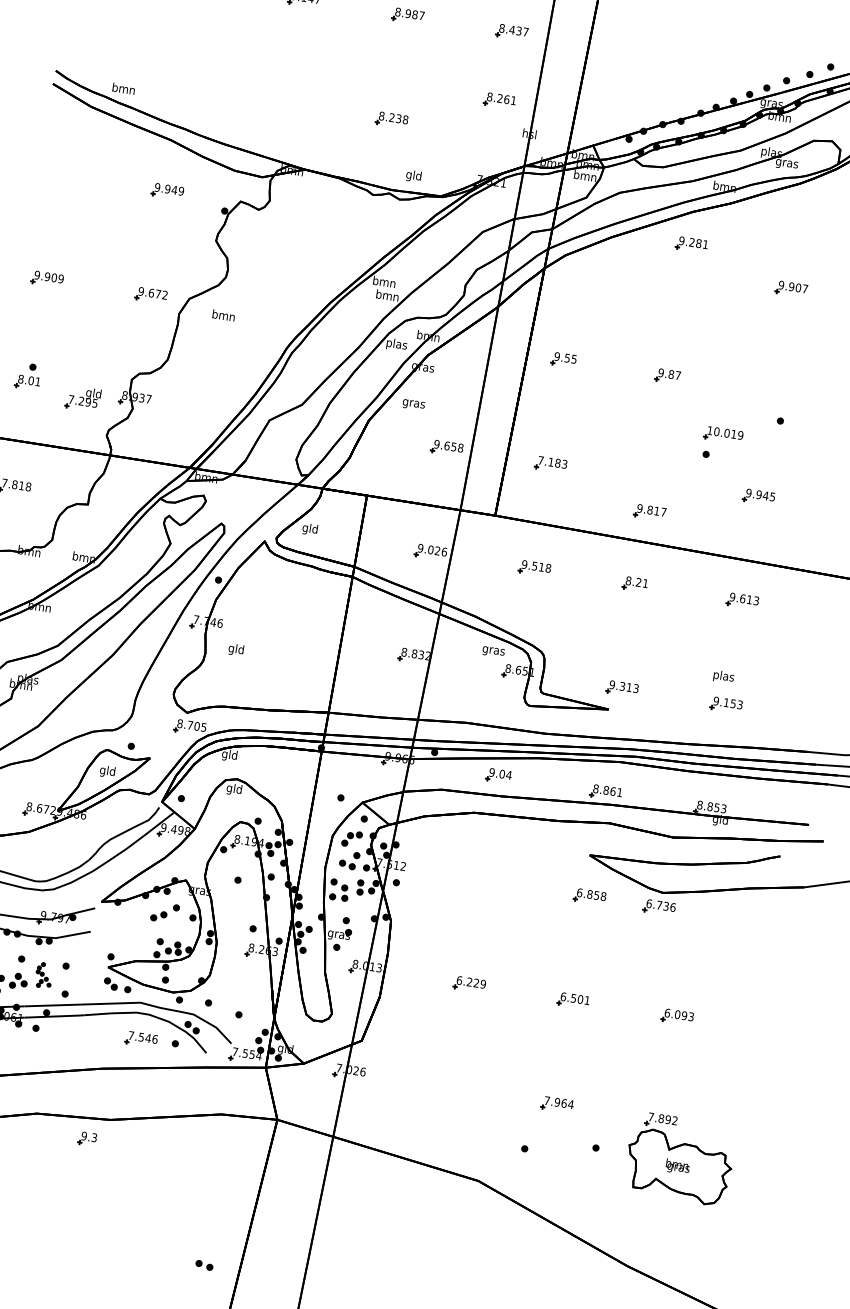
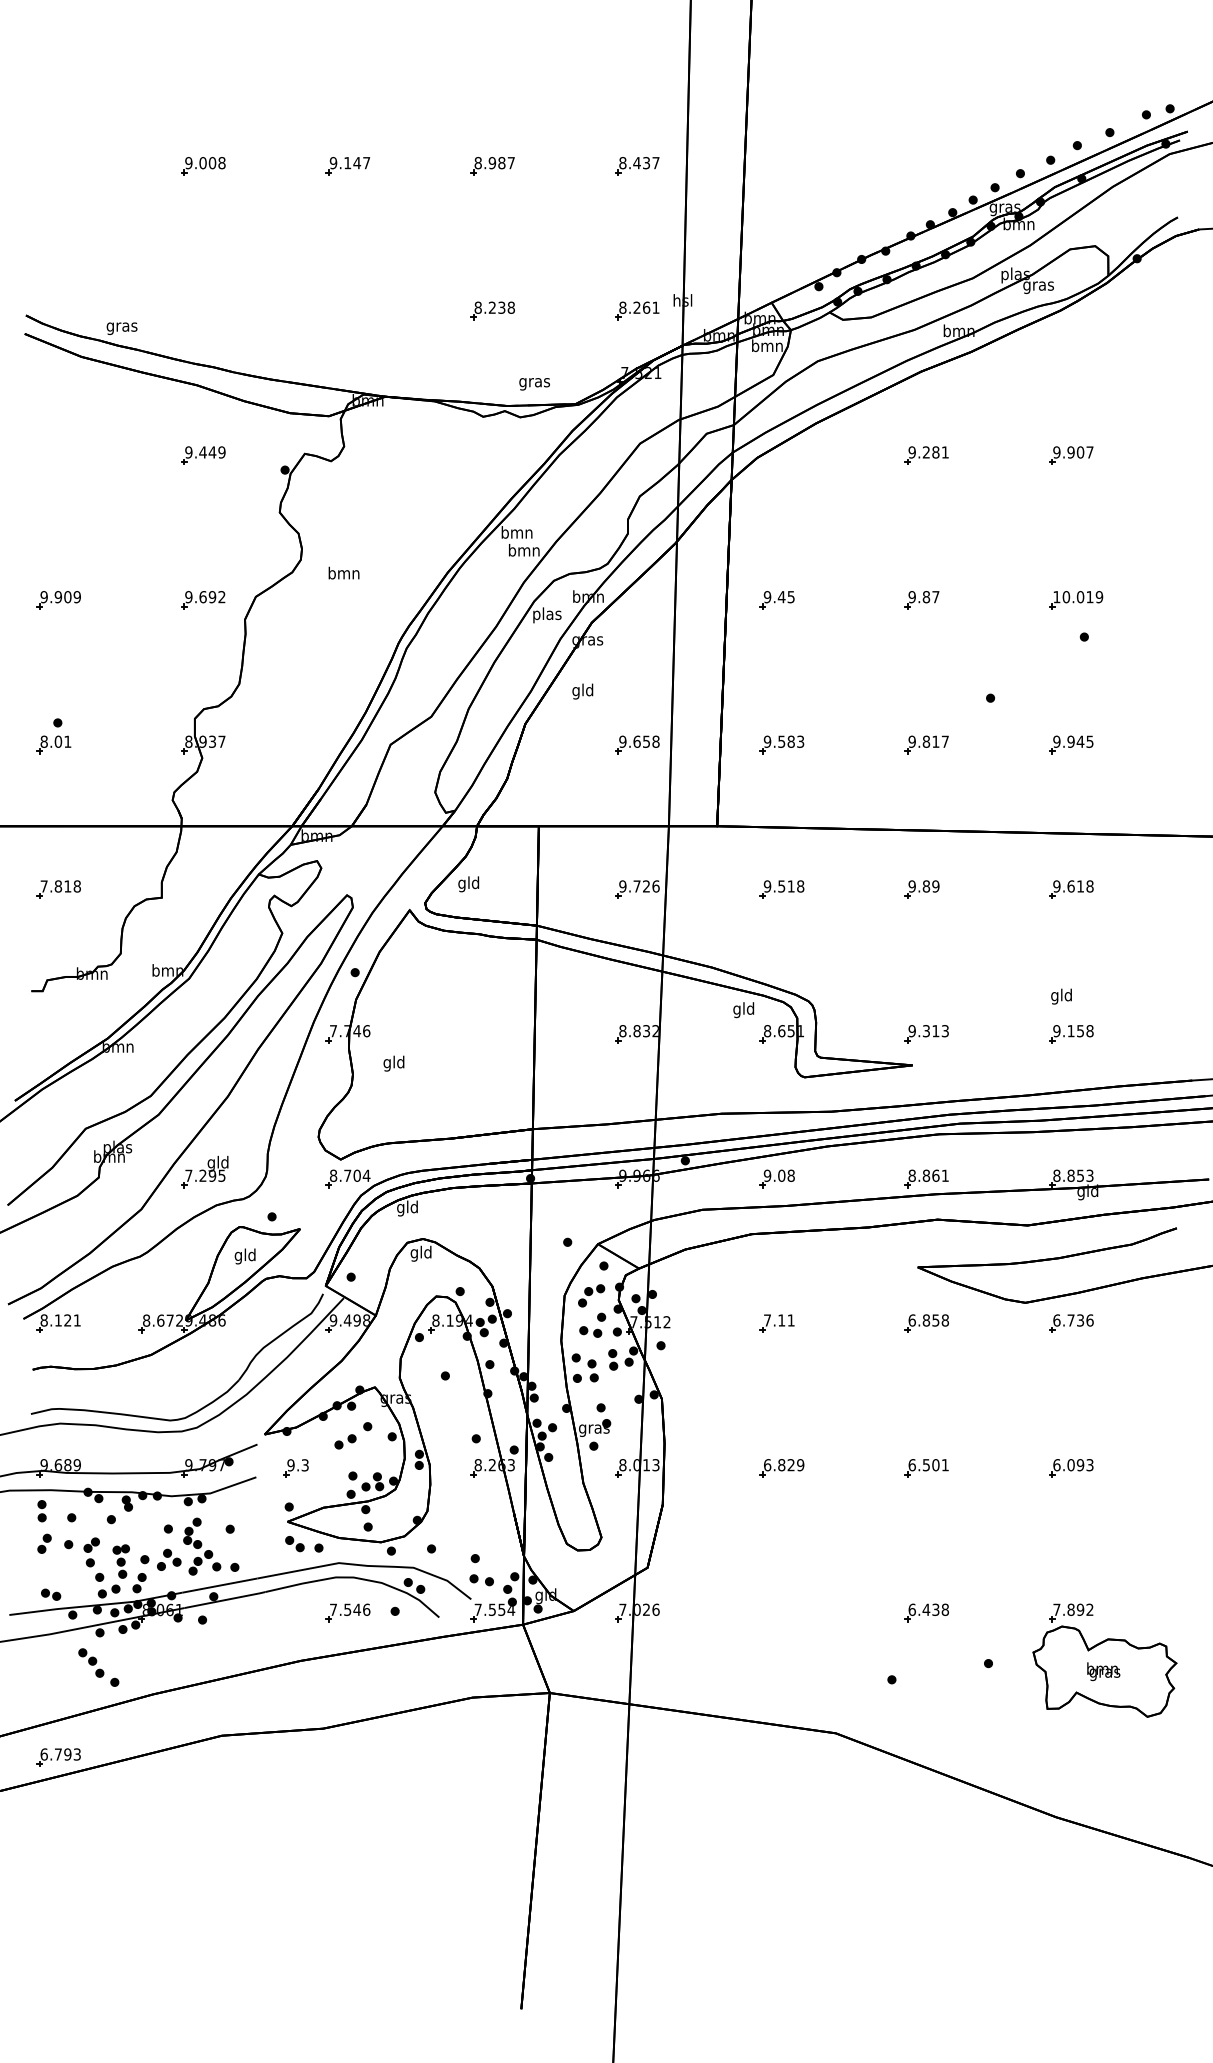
text: (123, 90) -> (121, 327), bmn -> gras
part: (500, 100) -> (637, 310), moved
text: (413, 176) -> (534, 382), gld -> gras
text: (167, 189) -> (202, 452), 9.949 -> 9.449
part: (691, 244) -> (926, 455), moved
text: (158, 294) -> (212, 597), 9.672 -> 9.692
text: (223, 314) -> (343, 572), moved
text: (567, 358) -> (781, 597), 9.55 -> 9.45
part: (83, 398) -> (204, 1171), moved
text: (413, 403) -> (582, 691), gras -> gld
part: (723, 435) -> (1076, 600), moved
text: (545, 461) -> (774, 741), 7.183 -> 9.583
part: (649, 512) -> (926, 744), moved
text: (430, 549) -> (636, 886), 9.026 -> 9.726
text: (636, 582) -> (923, 886), 8.21 -> 9.89
text: (756, 600) -> (1089, 886), 9.613 -> 9.618
text: (493, 651) -> (743, 1010), gras -> gld
text: (724, 676) -> (1062, 996), plas -> gld
text: (739, 705) -> (1089, 1031), 9.153 -> 9.158
text: (203, 727) -> (366, 1175), 8.705 -> 8.704
text: (509, 775) -> (791, 1175), 9.04 -> 9.08
part: (481, 879) -> (776, 1323), added
part: (659, 907) -> (1071, 1323), moved
part: (44, 975) -> (202, 1546), size x1.67
text: (469, 982) -> (781, 1465), 6.229 -> 6.829
text: (558, 1102) -> (928, 1609), 7.964 -> 6.438
part: (87, 1138) -> (295, 1468), moved
part: (204, 1265) -> (481, 1580), moved

